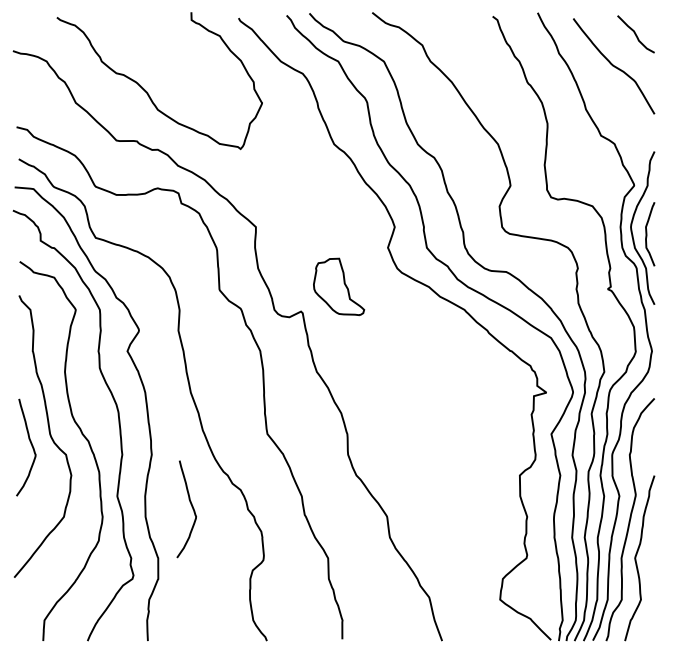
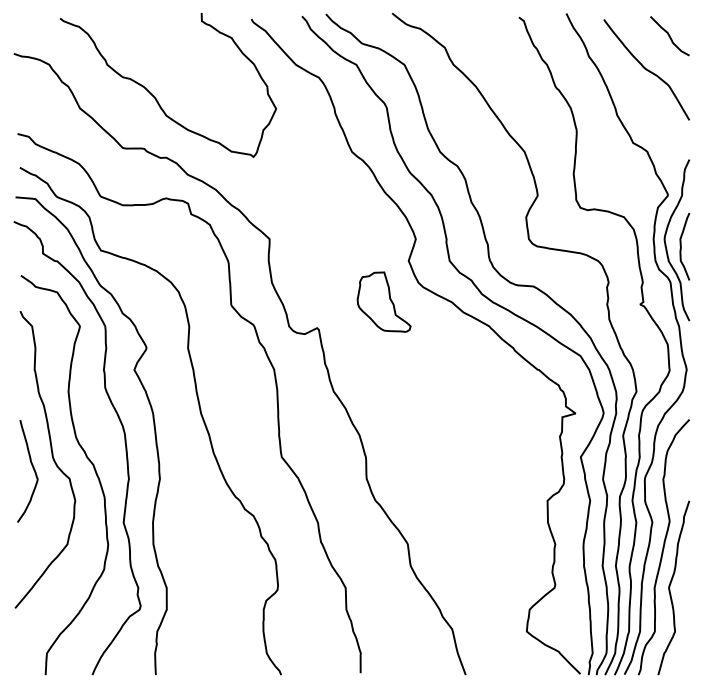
part: (338, 286) -> (383, 301), moved
curve: (191, 506) -> (201, 533), removed

